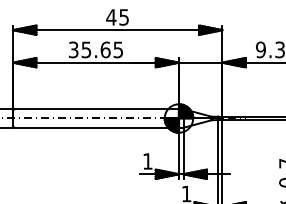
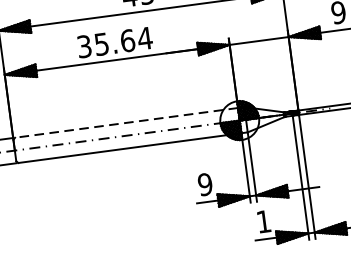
text: (118, 49) -> (145, 37), 35.65 -> 35.64
line: (96, 109) -> (126, 123), solid -> dashed
text: (147, 161) -> (204, 184), 1 -> 9

